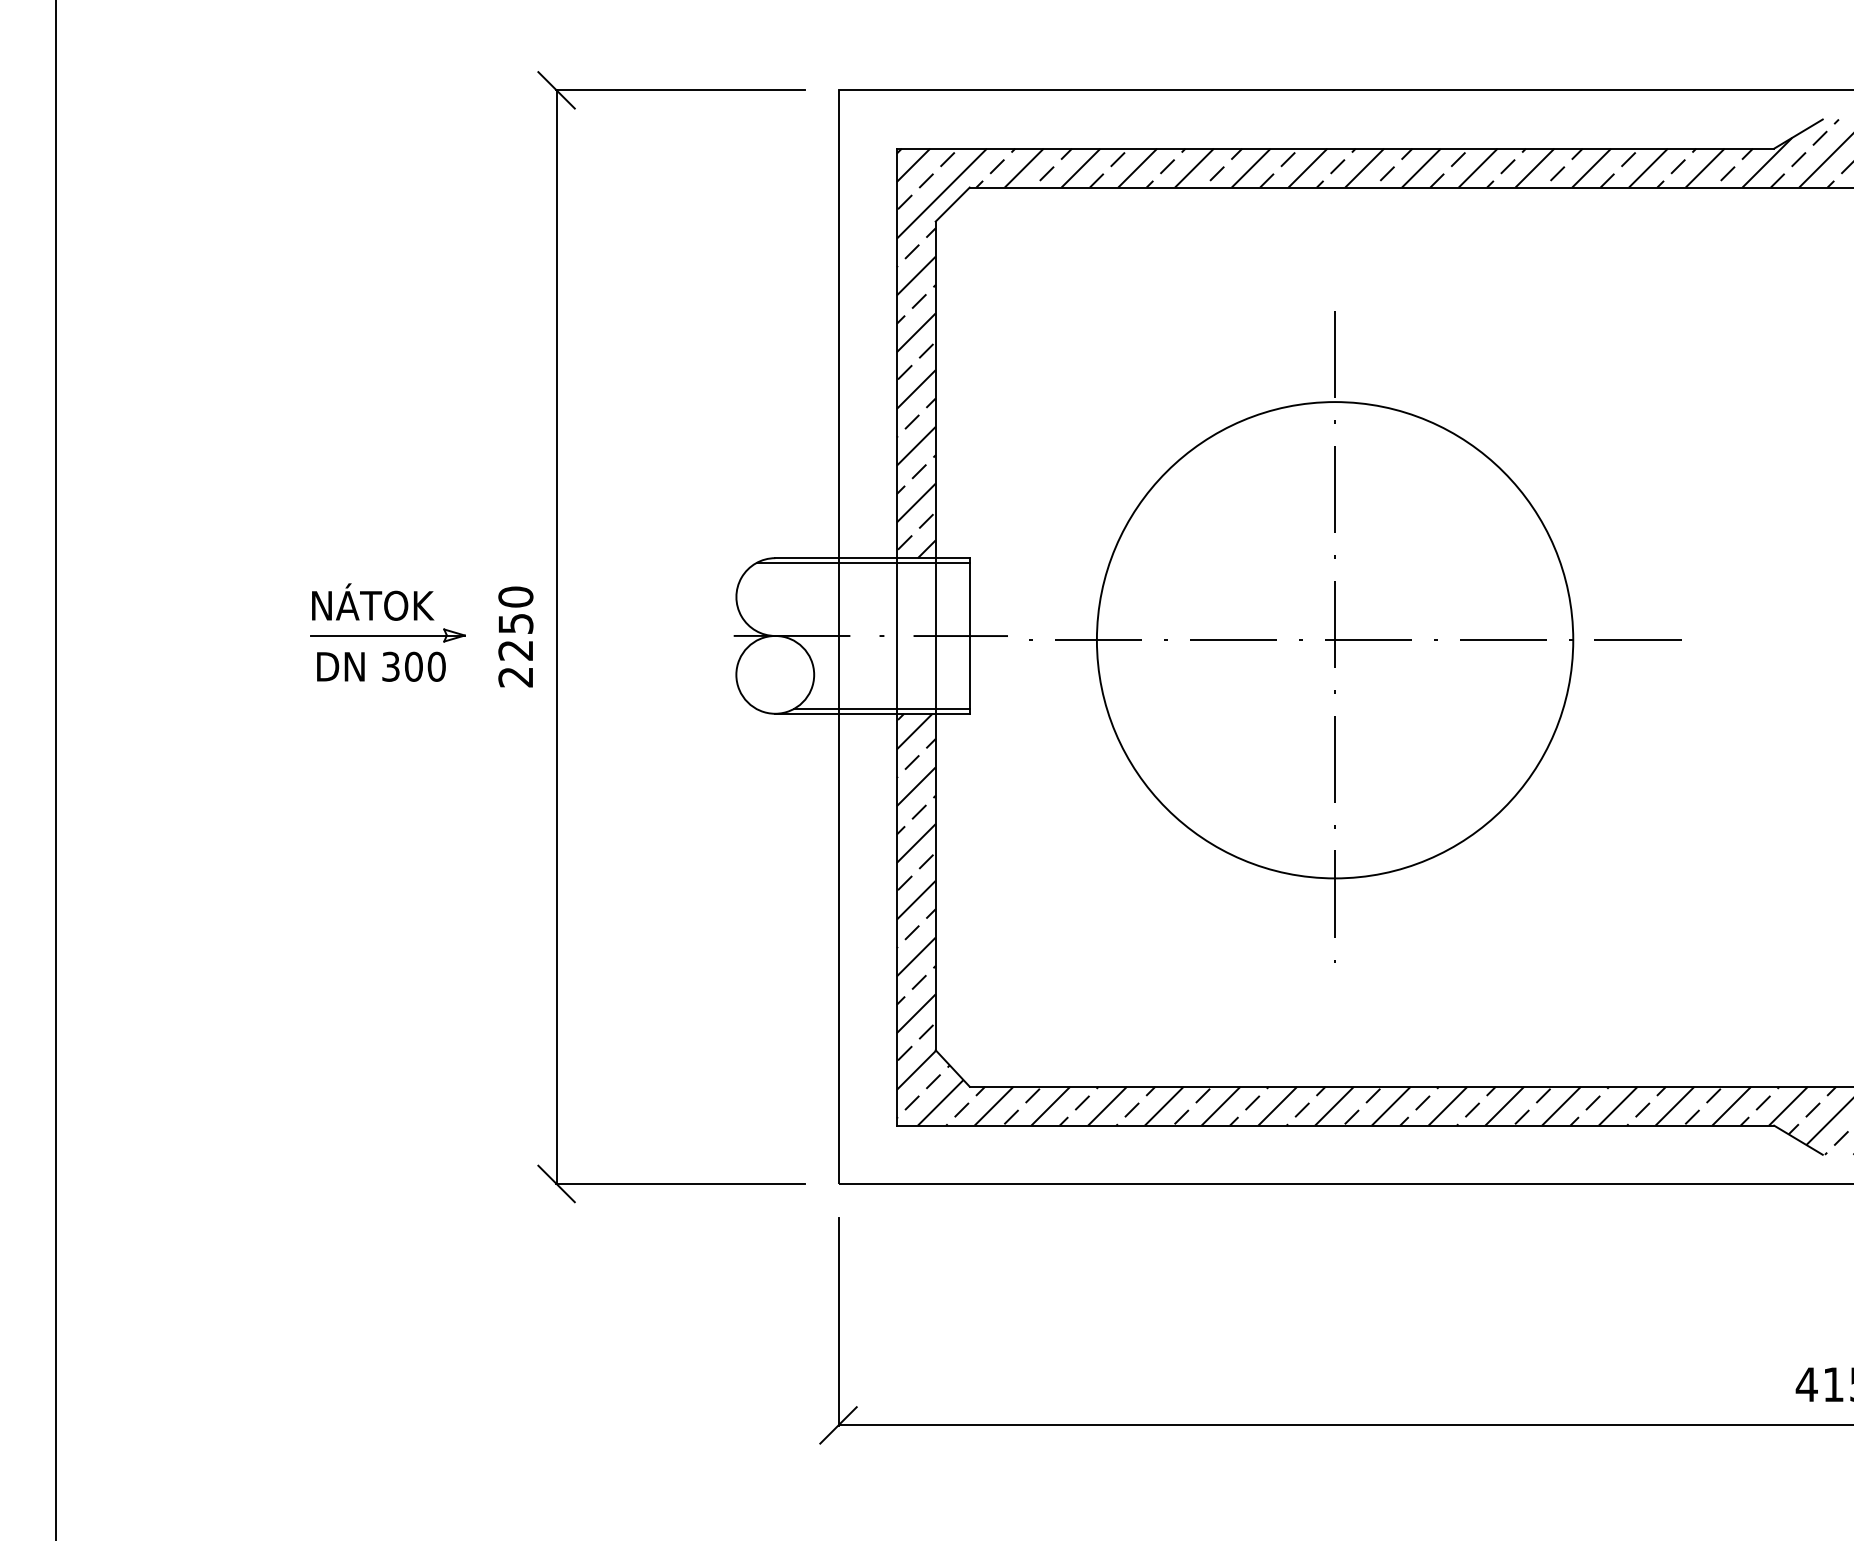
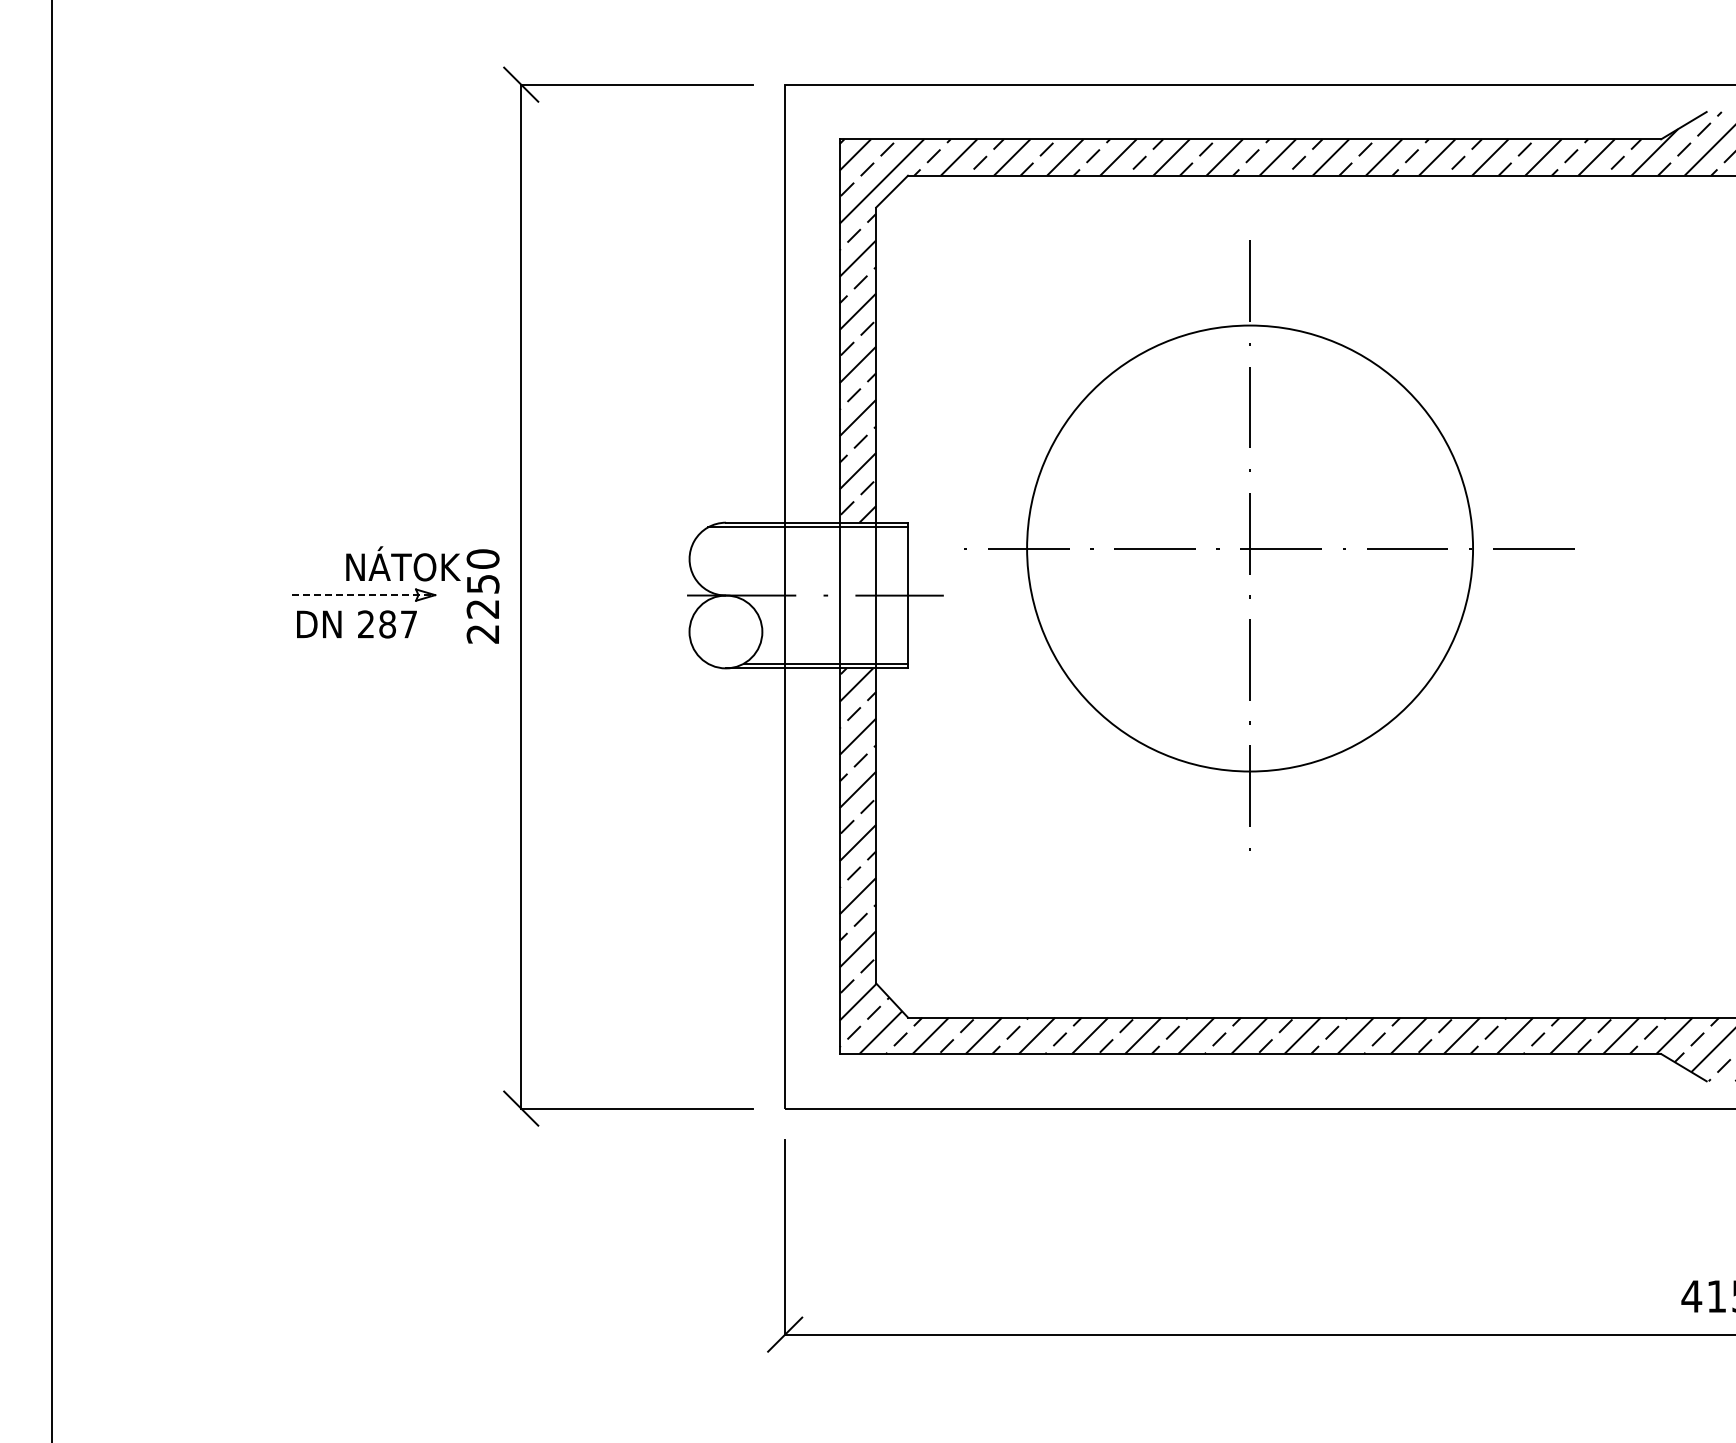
text: (373, 601) -> (403, 563), moved
line: (388, 635) -> (363, 595), solid -> dashed
part: (1355, 636) -> (1269, 545), moved
text: (413, 666) -> (387, 624), 300 -> 287

